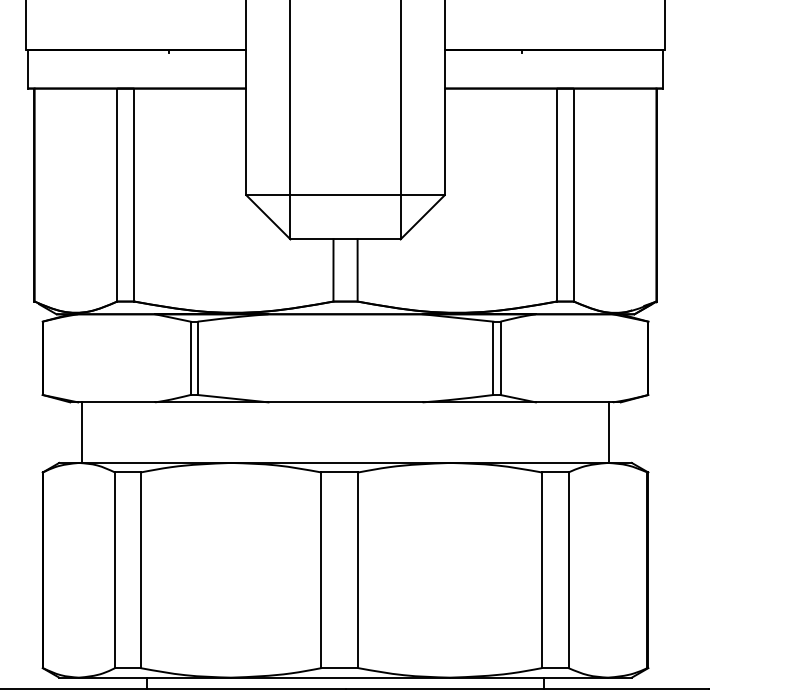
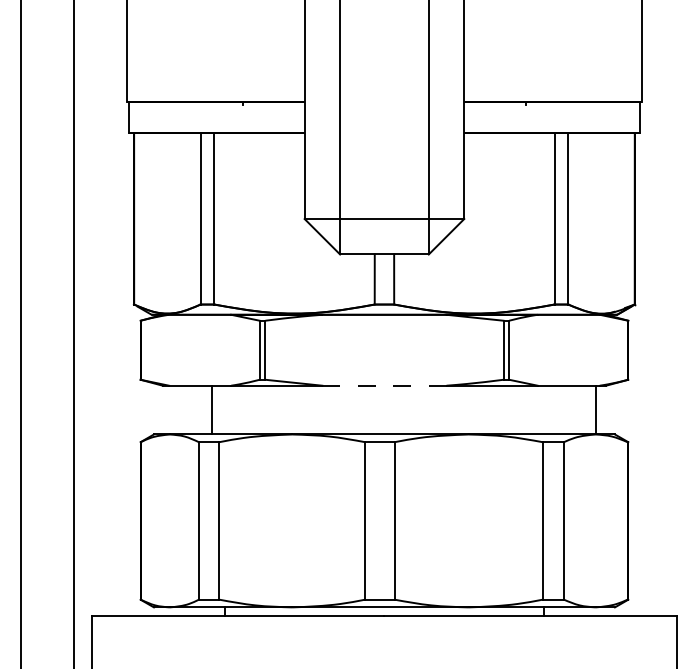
line: (345, 402) -> (384, 385), solid -> dashed
line: (82, 431) -> (211, 409), moved

